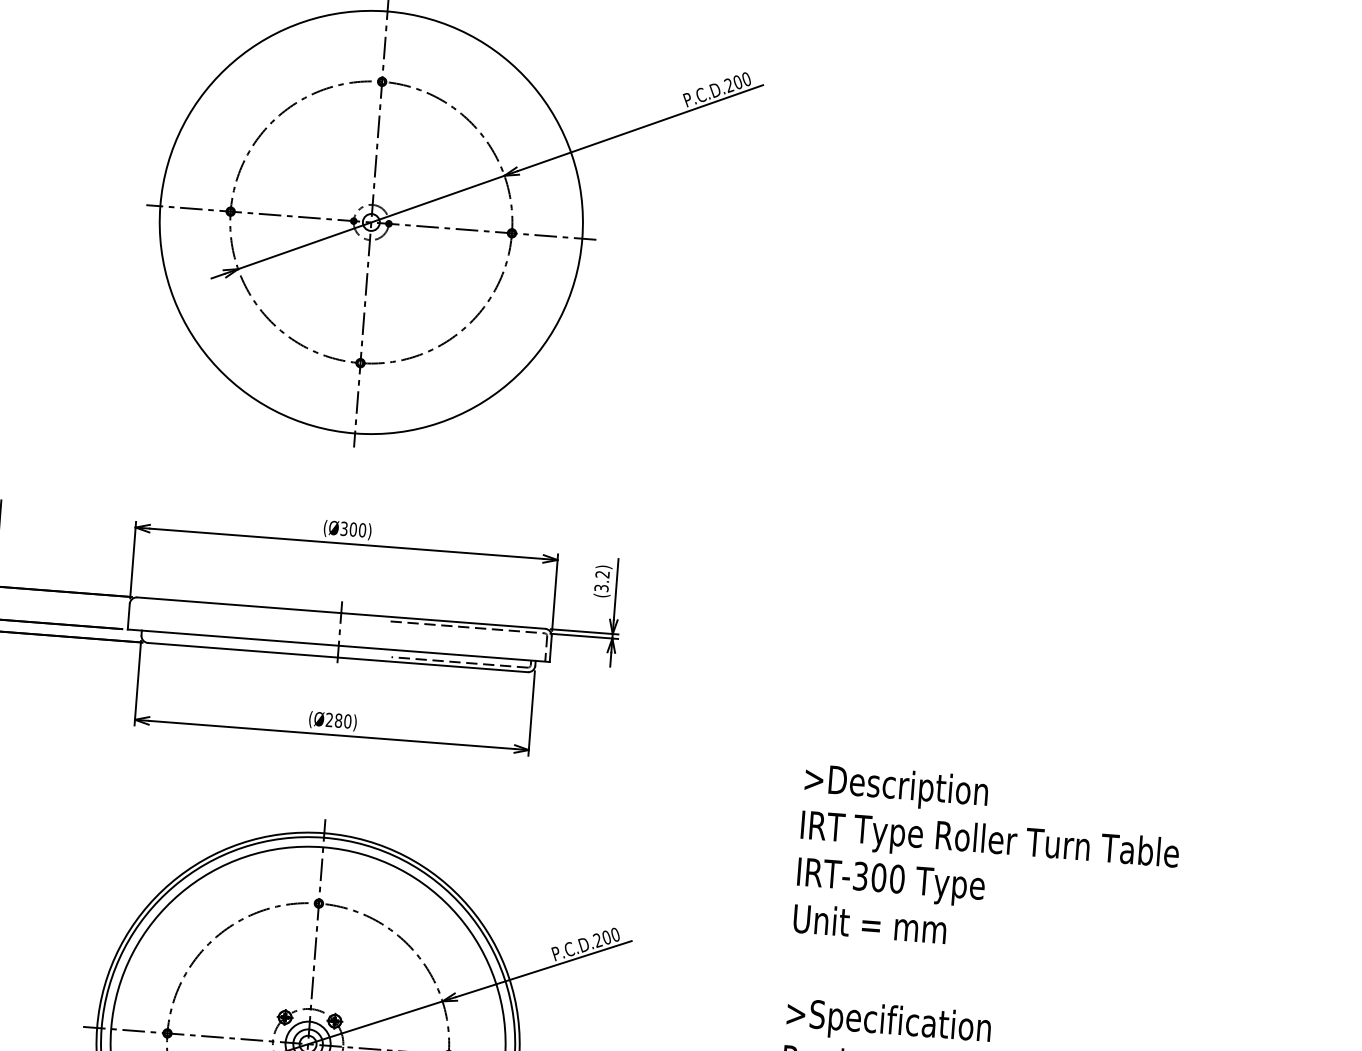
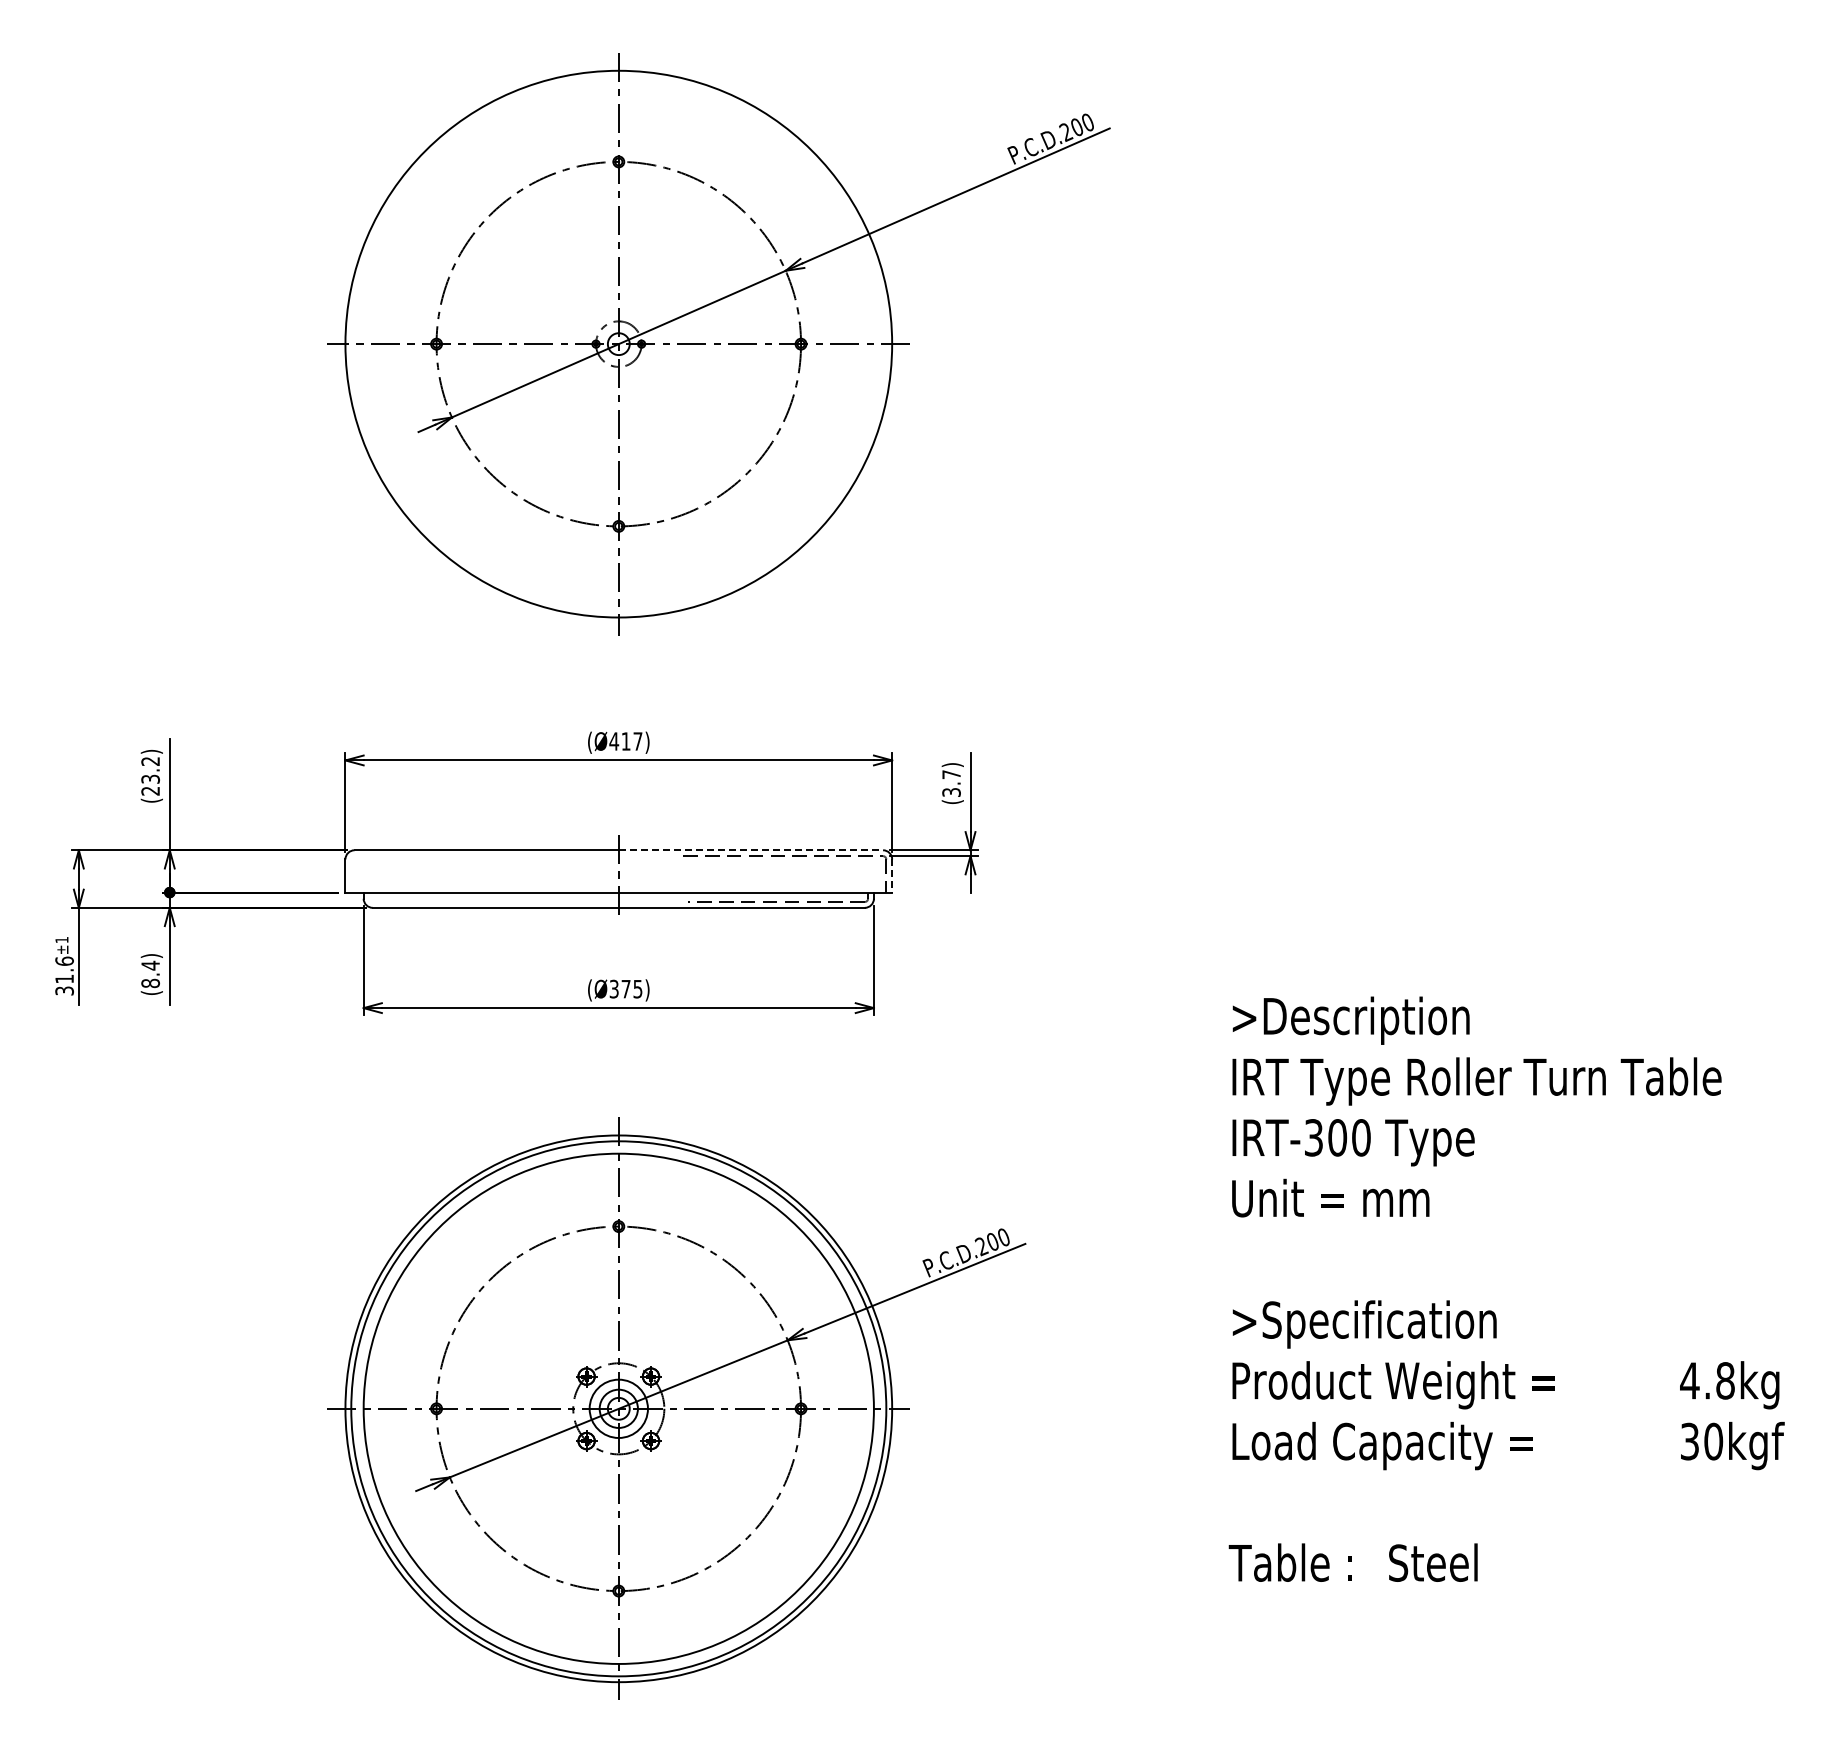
text: (352, 529) -> (625, 741), (Ø300) -> (Ø417)
text: (602, 574) -> (951, 774), (3.2) -> (3.7)
line: (443, 621) -> (751, 850), solid -> dashed
line: (551, 648) -> (892, 875), solid -> dashed
text: (338, 720) -> (625, 988), (Ø280) -> (Ø375)

